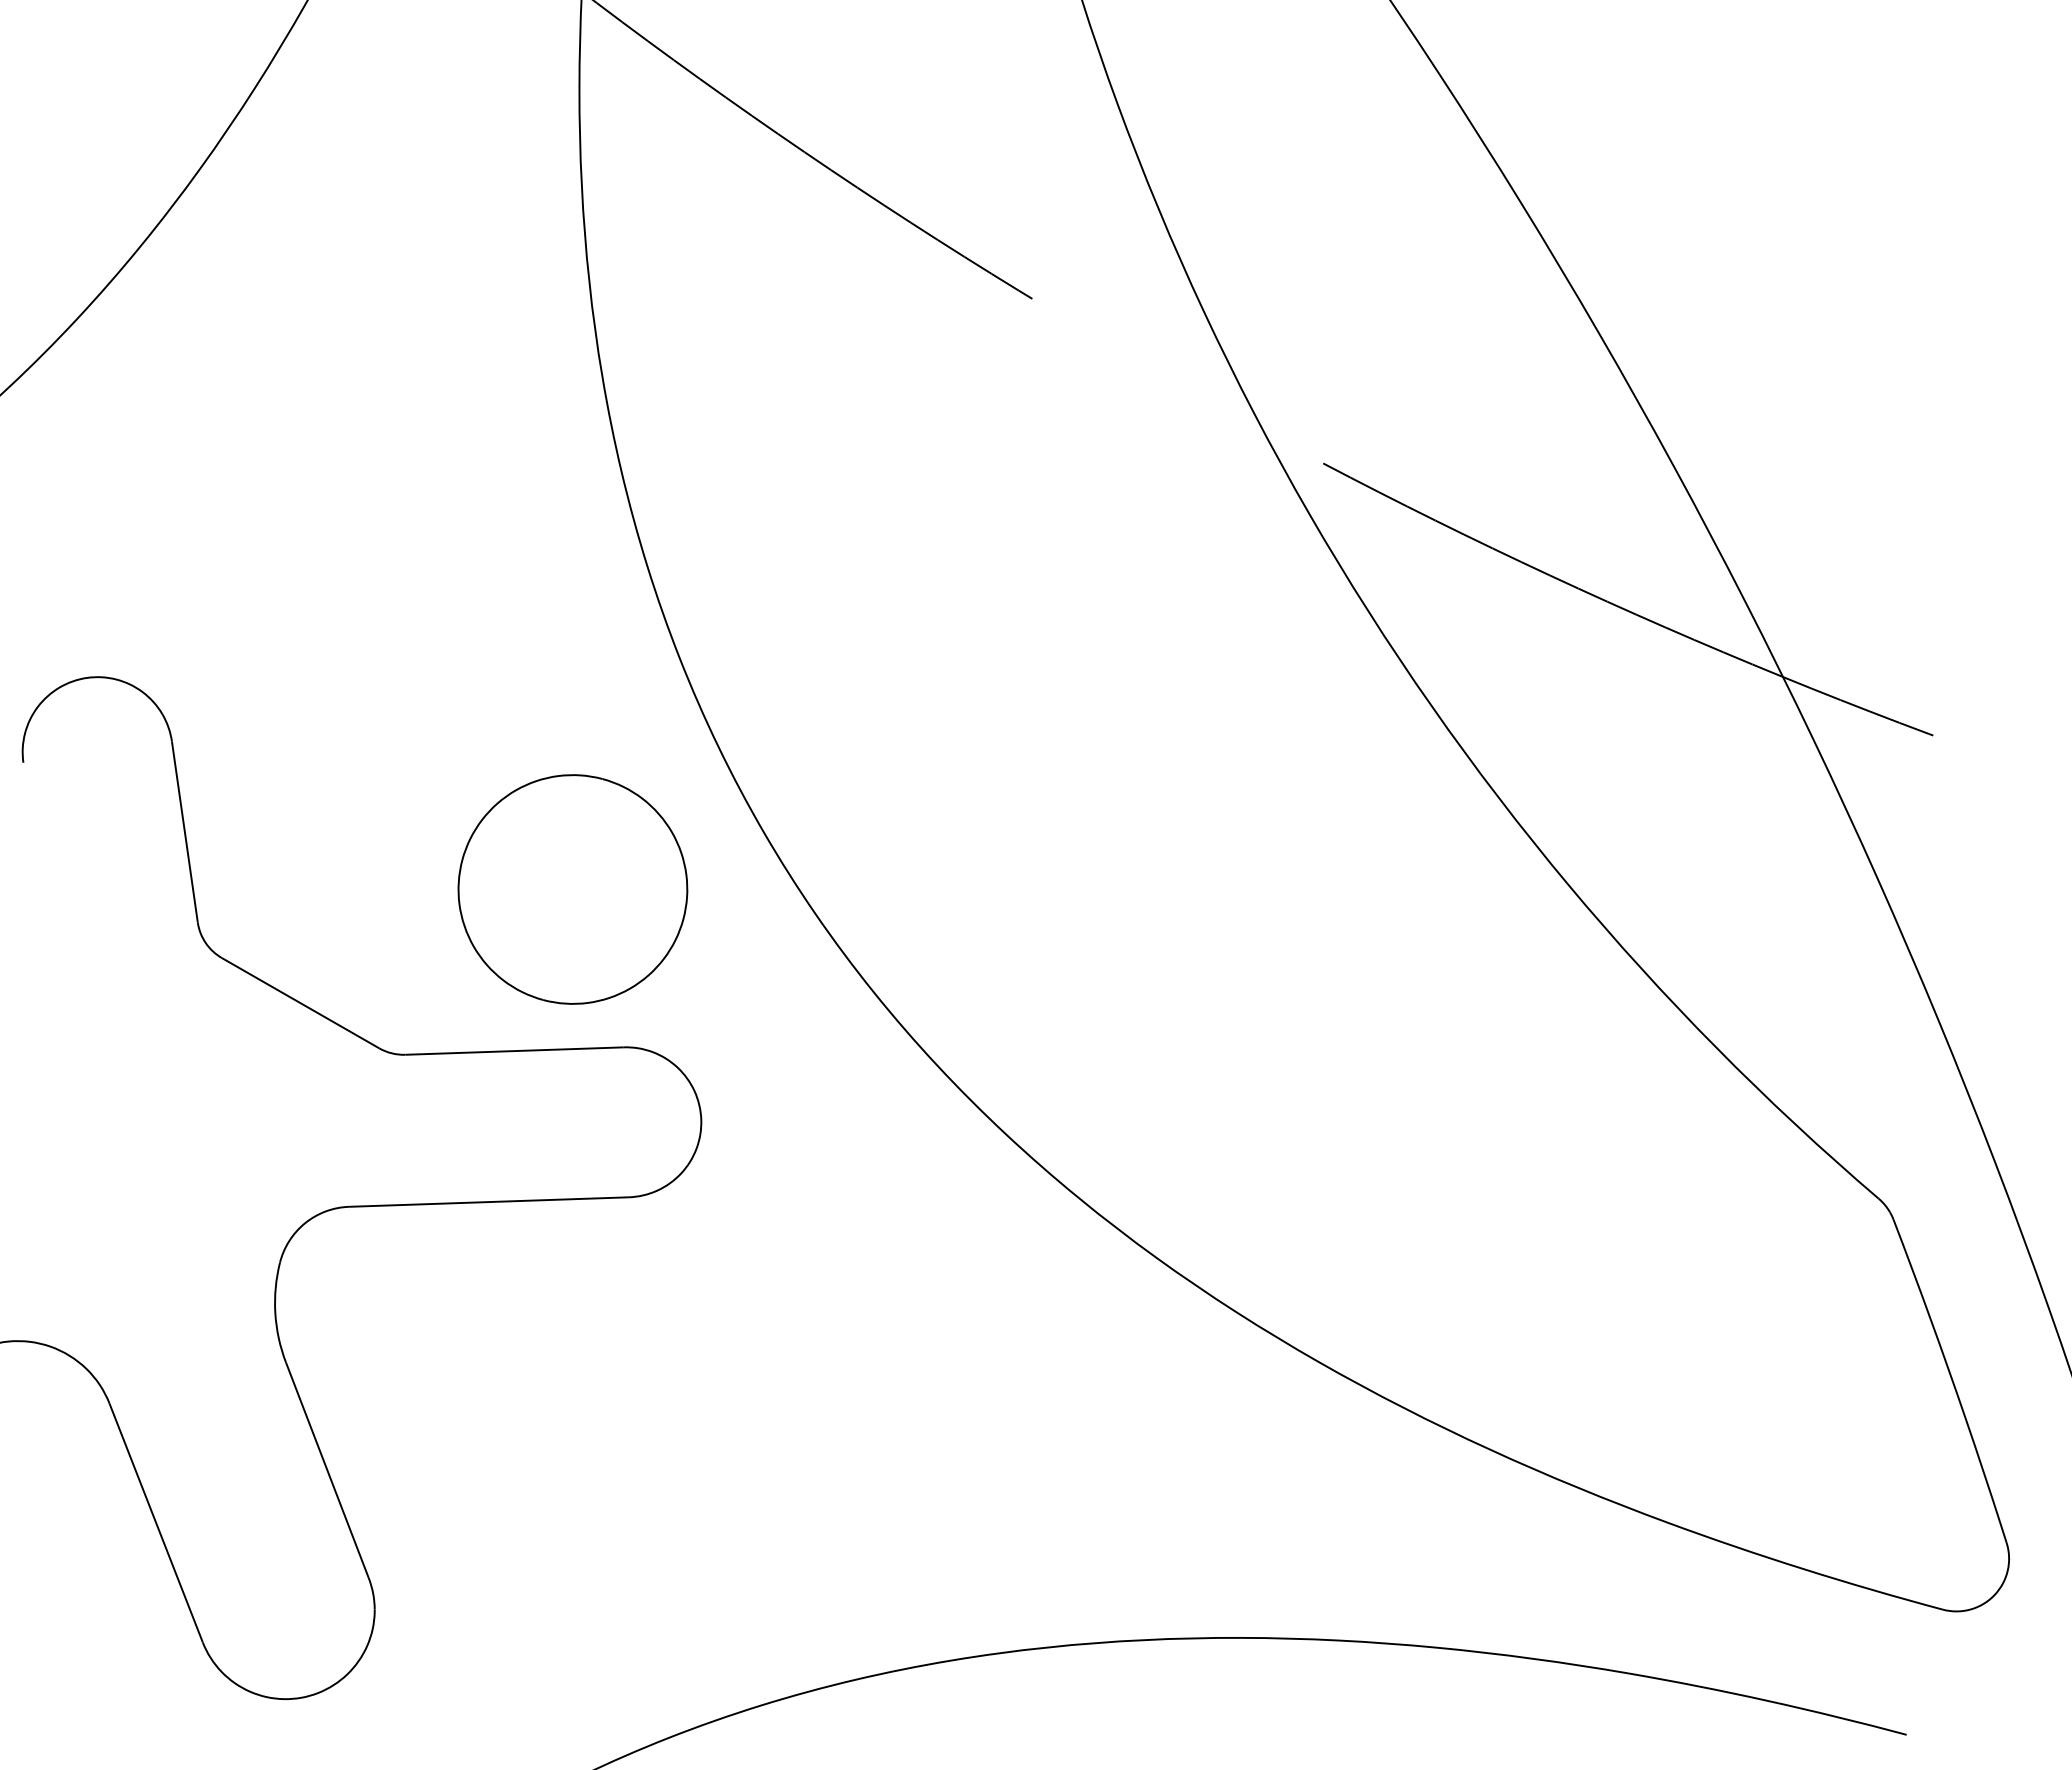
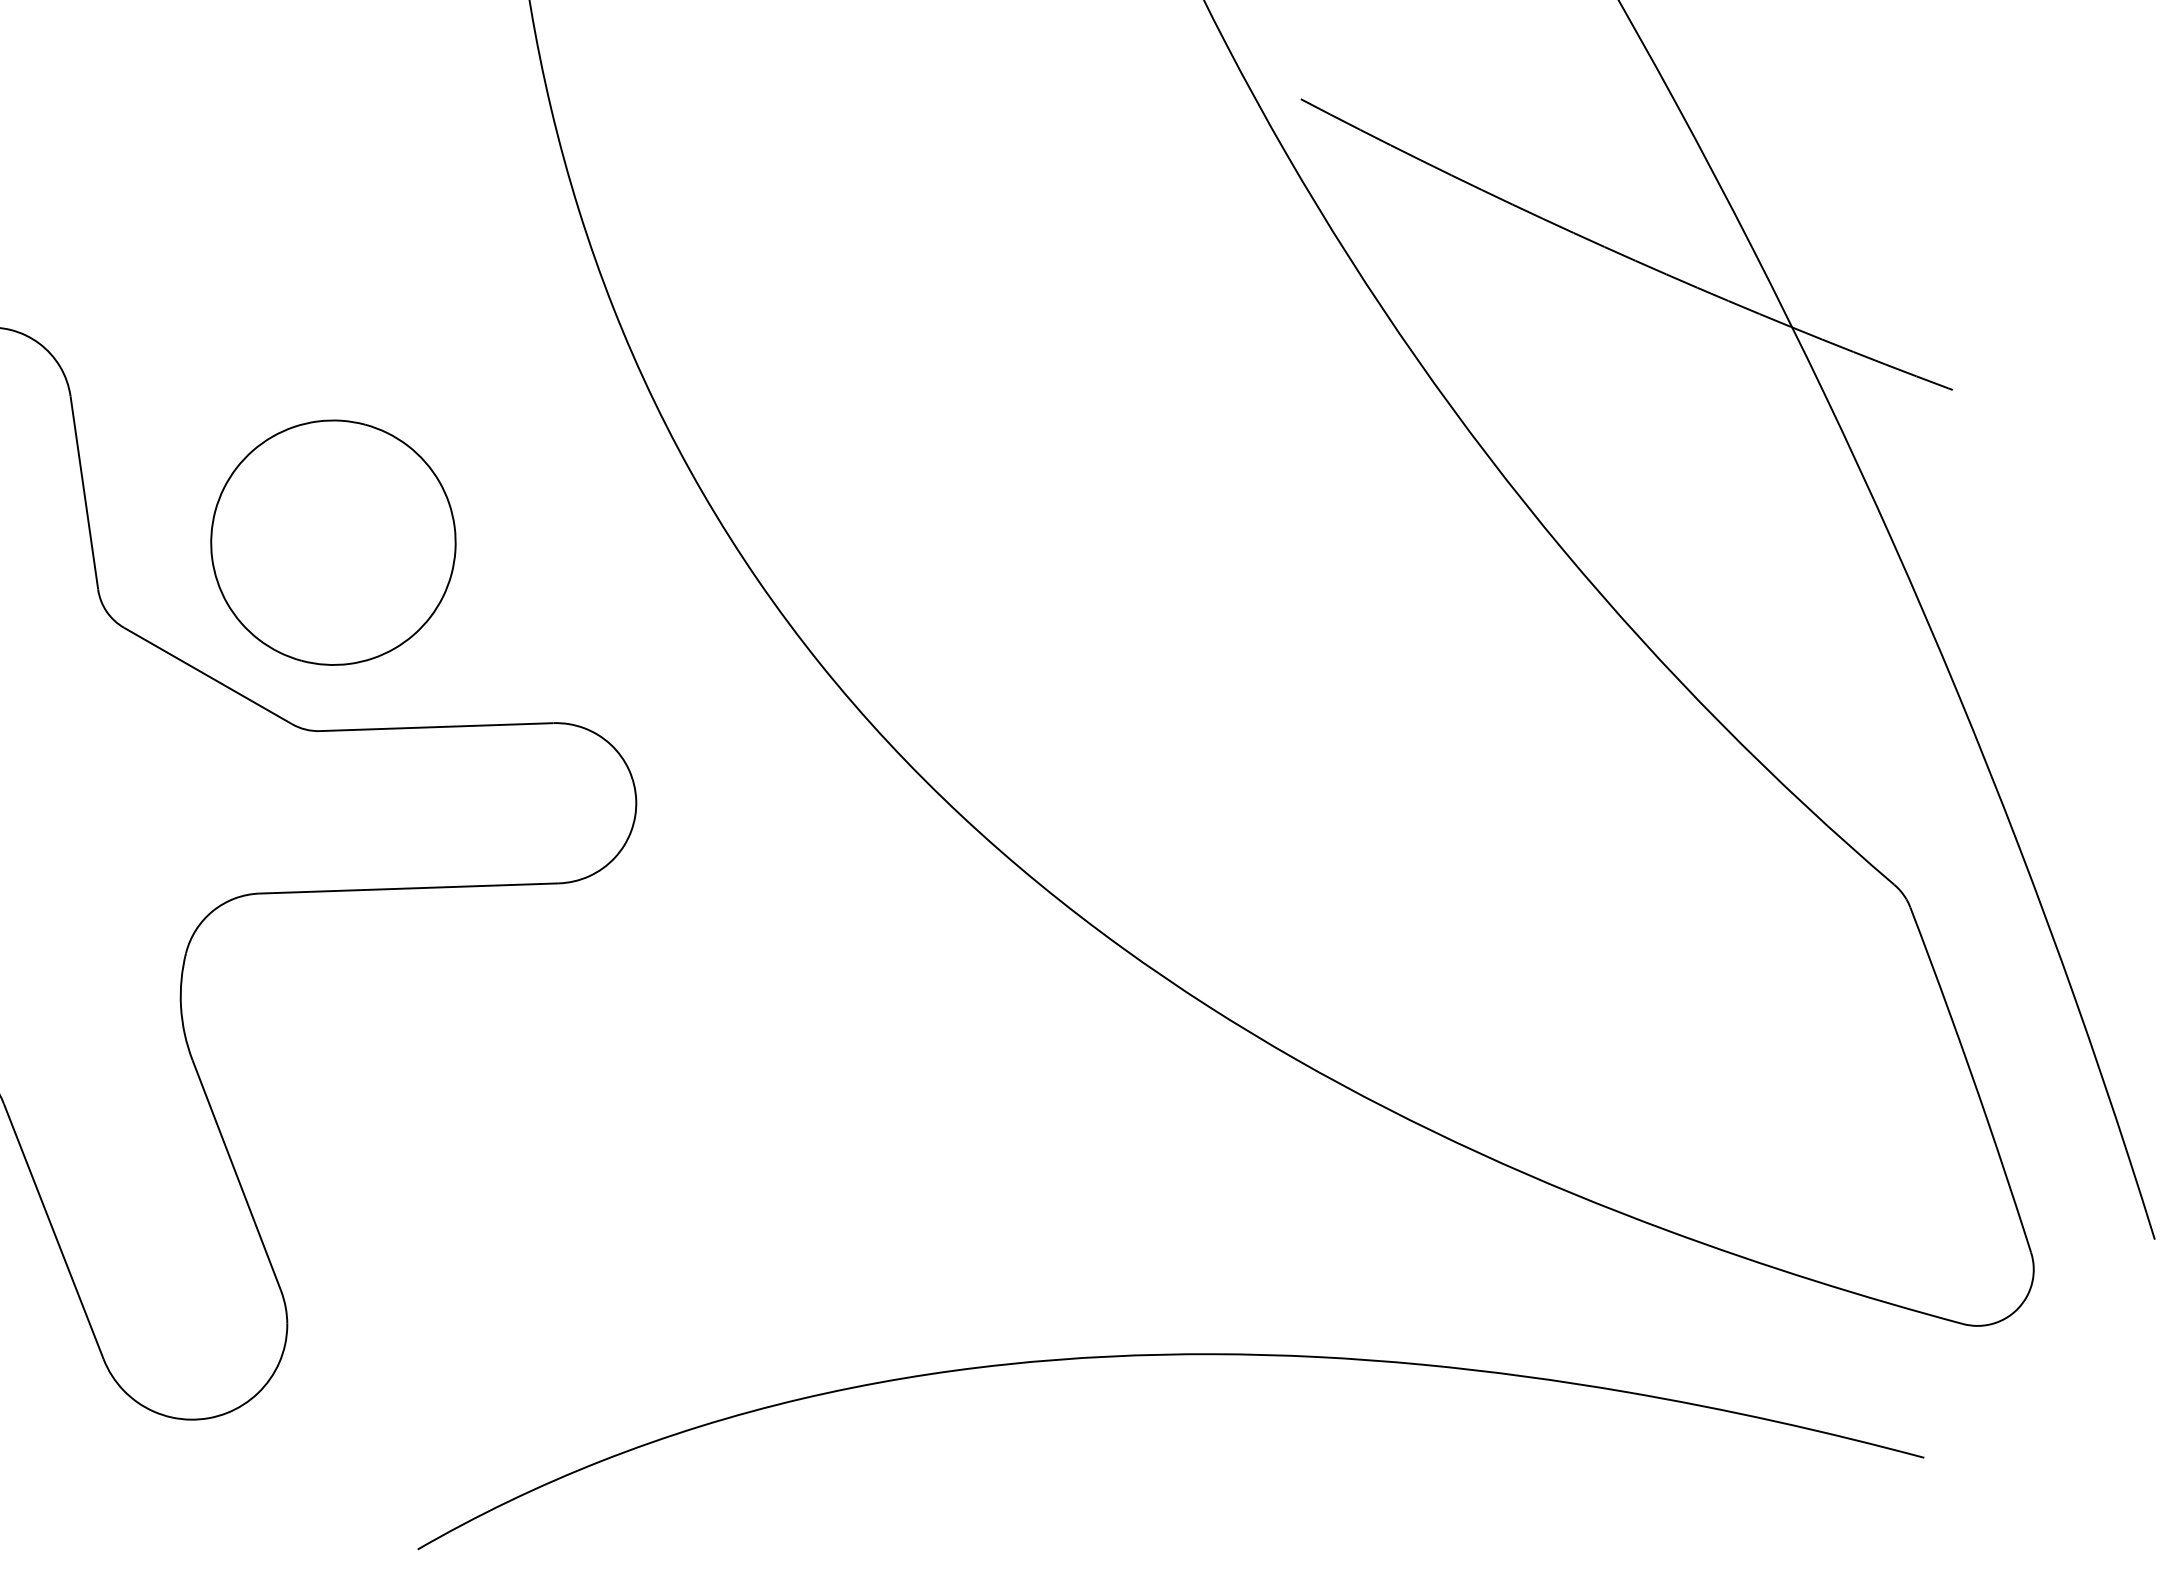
part: (572, 889) -> (332, 542), moved

